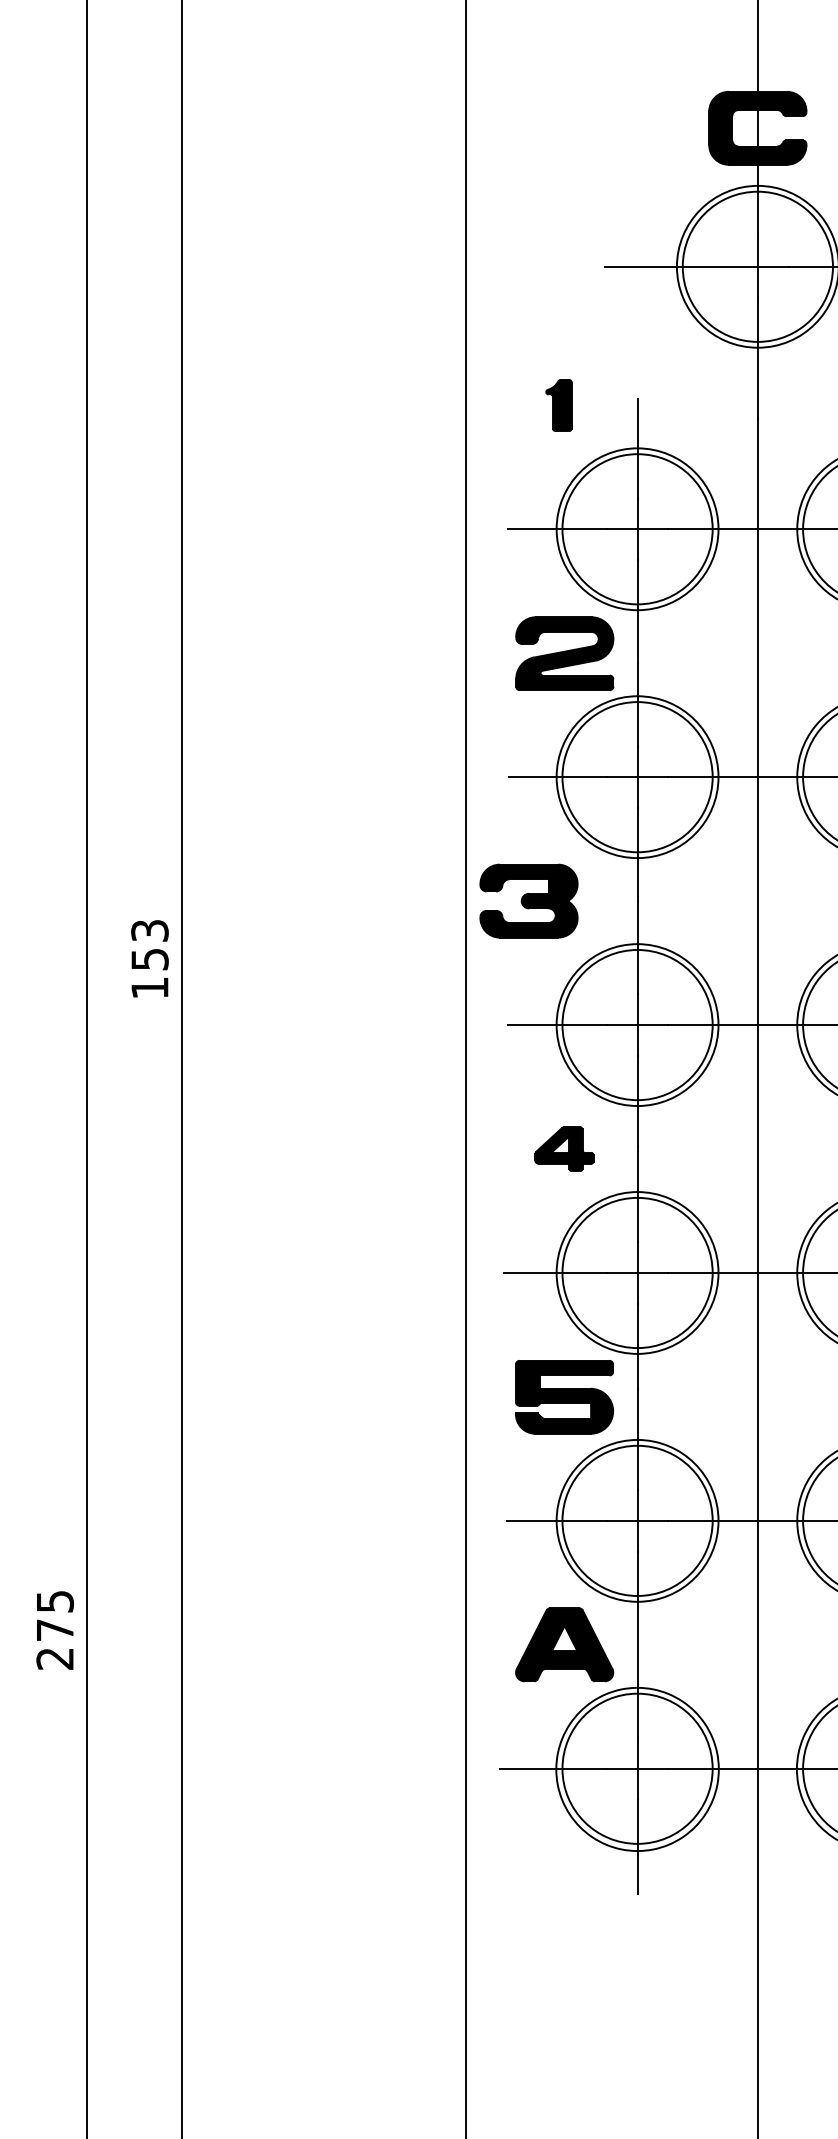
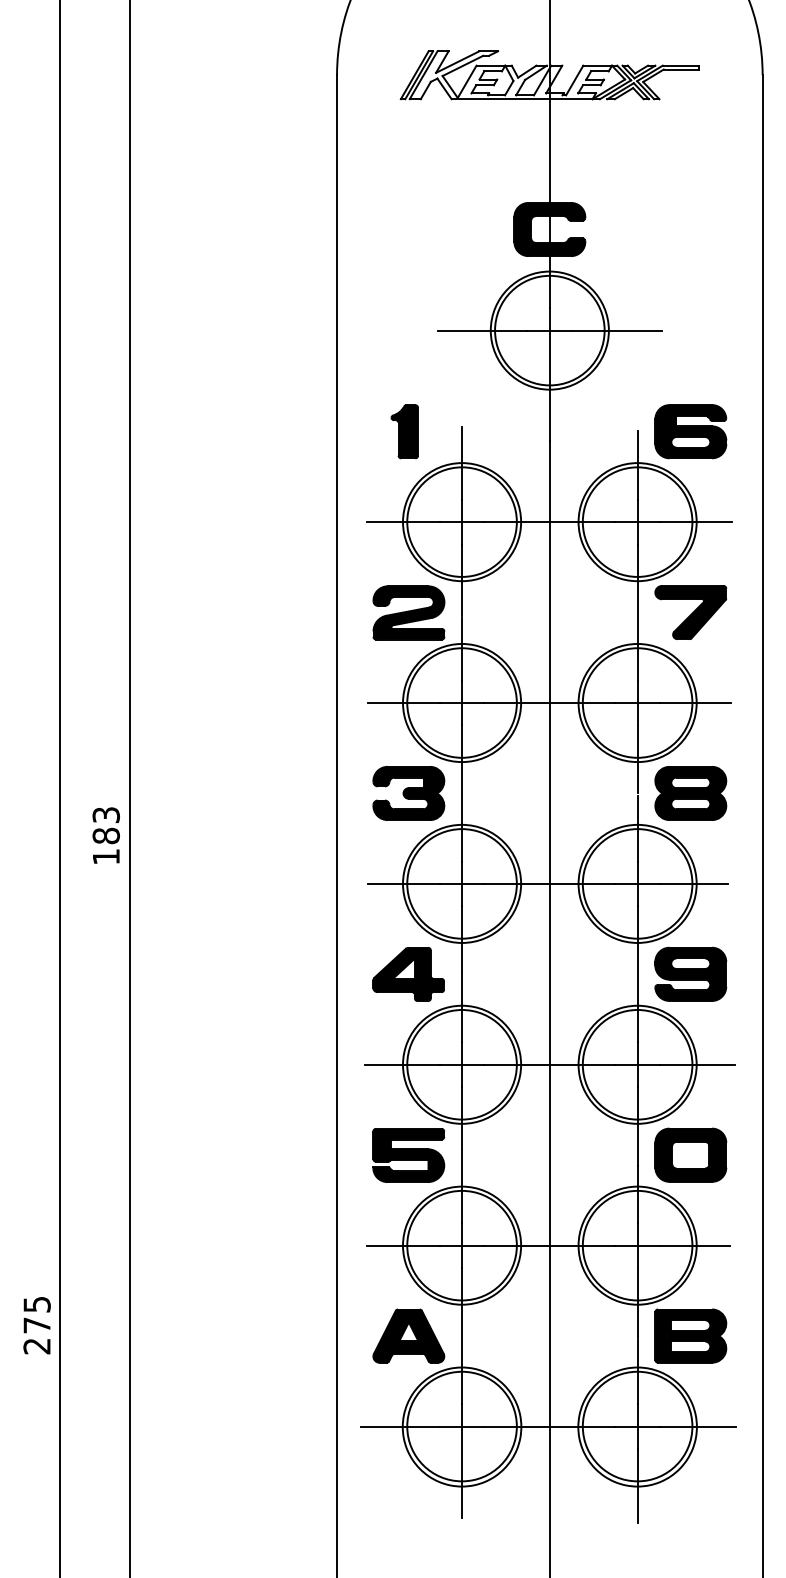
part: (558, 405) -> (404, 431), size x1.43
part: (528, 901) -> (408, 793), moved
text: (148, 958) -> (105, 835), 153 -> 183
part: (564, 1149) -> (408, 974), size x1.67

